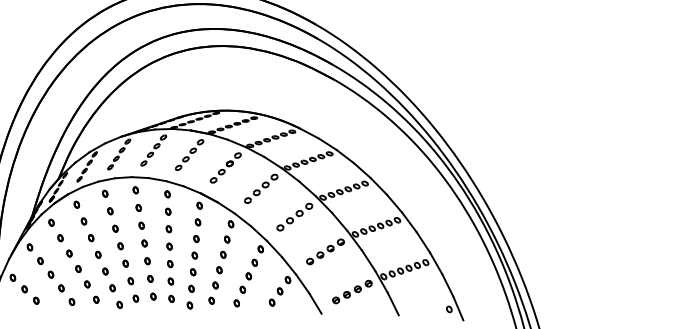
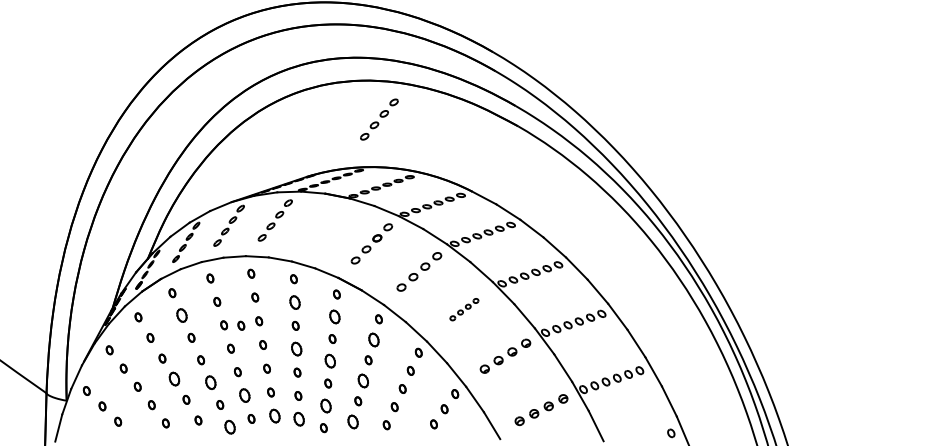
part: (189, 154) -> (379, 119), moved
part: (168, 211) -> (294, 302), size x1.6
part: (294, 216) -> (464, 309), size x0.6
part: (83, 221) -> (181, 315), size x1.6
part: (197, 222) -> (334, 316), size x1.6
part: (128, 228) -> (241, 325), added
part: (226, 239) -> (373, 339), size x1.6
part: (169, 246) -> (296, 349), size x1.6
part: (194, 255) -> (330, 361), size x1.6
part: (78, 269) -> (174, 379), size x1.6
part: (219, 269) -> (363, 380), size x1.6
part: (105, 271) -> (210, 382), size x1.6
part: (130, 281) -> (244, 395), size x1.6
part: (191, 288) -> (325, 405), size x1.6
part: (153, 296) -> (274, 416), size x1.6
part: (171, 299) -> (299, 419), size x1.6
part: (211, 300) -> (352, 421), size x1.6
part: (119, 305) -> (229, 427), size x1.6

